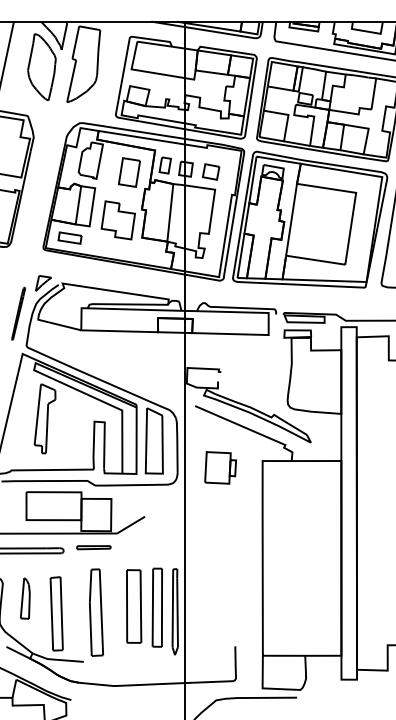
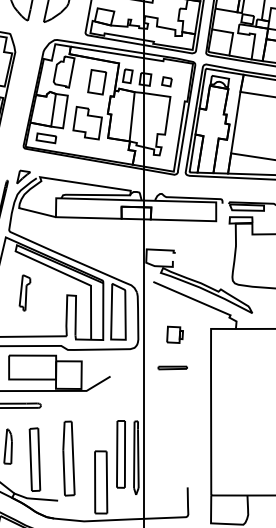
part: (210, 171) -> (166, 81), size x0.7
part: (44, 418) -> (24, 292), size x0.6
part: (220, 467) -> (175, 334), size x0.6
part: (93, 547) -> (172, 367), moved
part: (134, 606) -> (101, 482), moved

